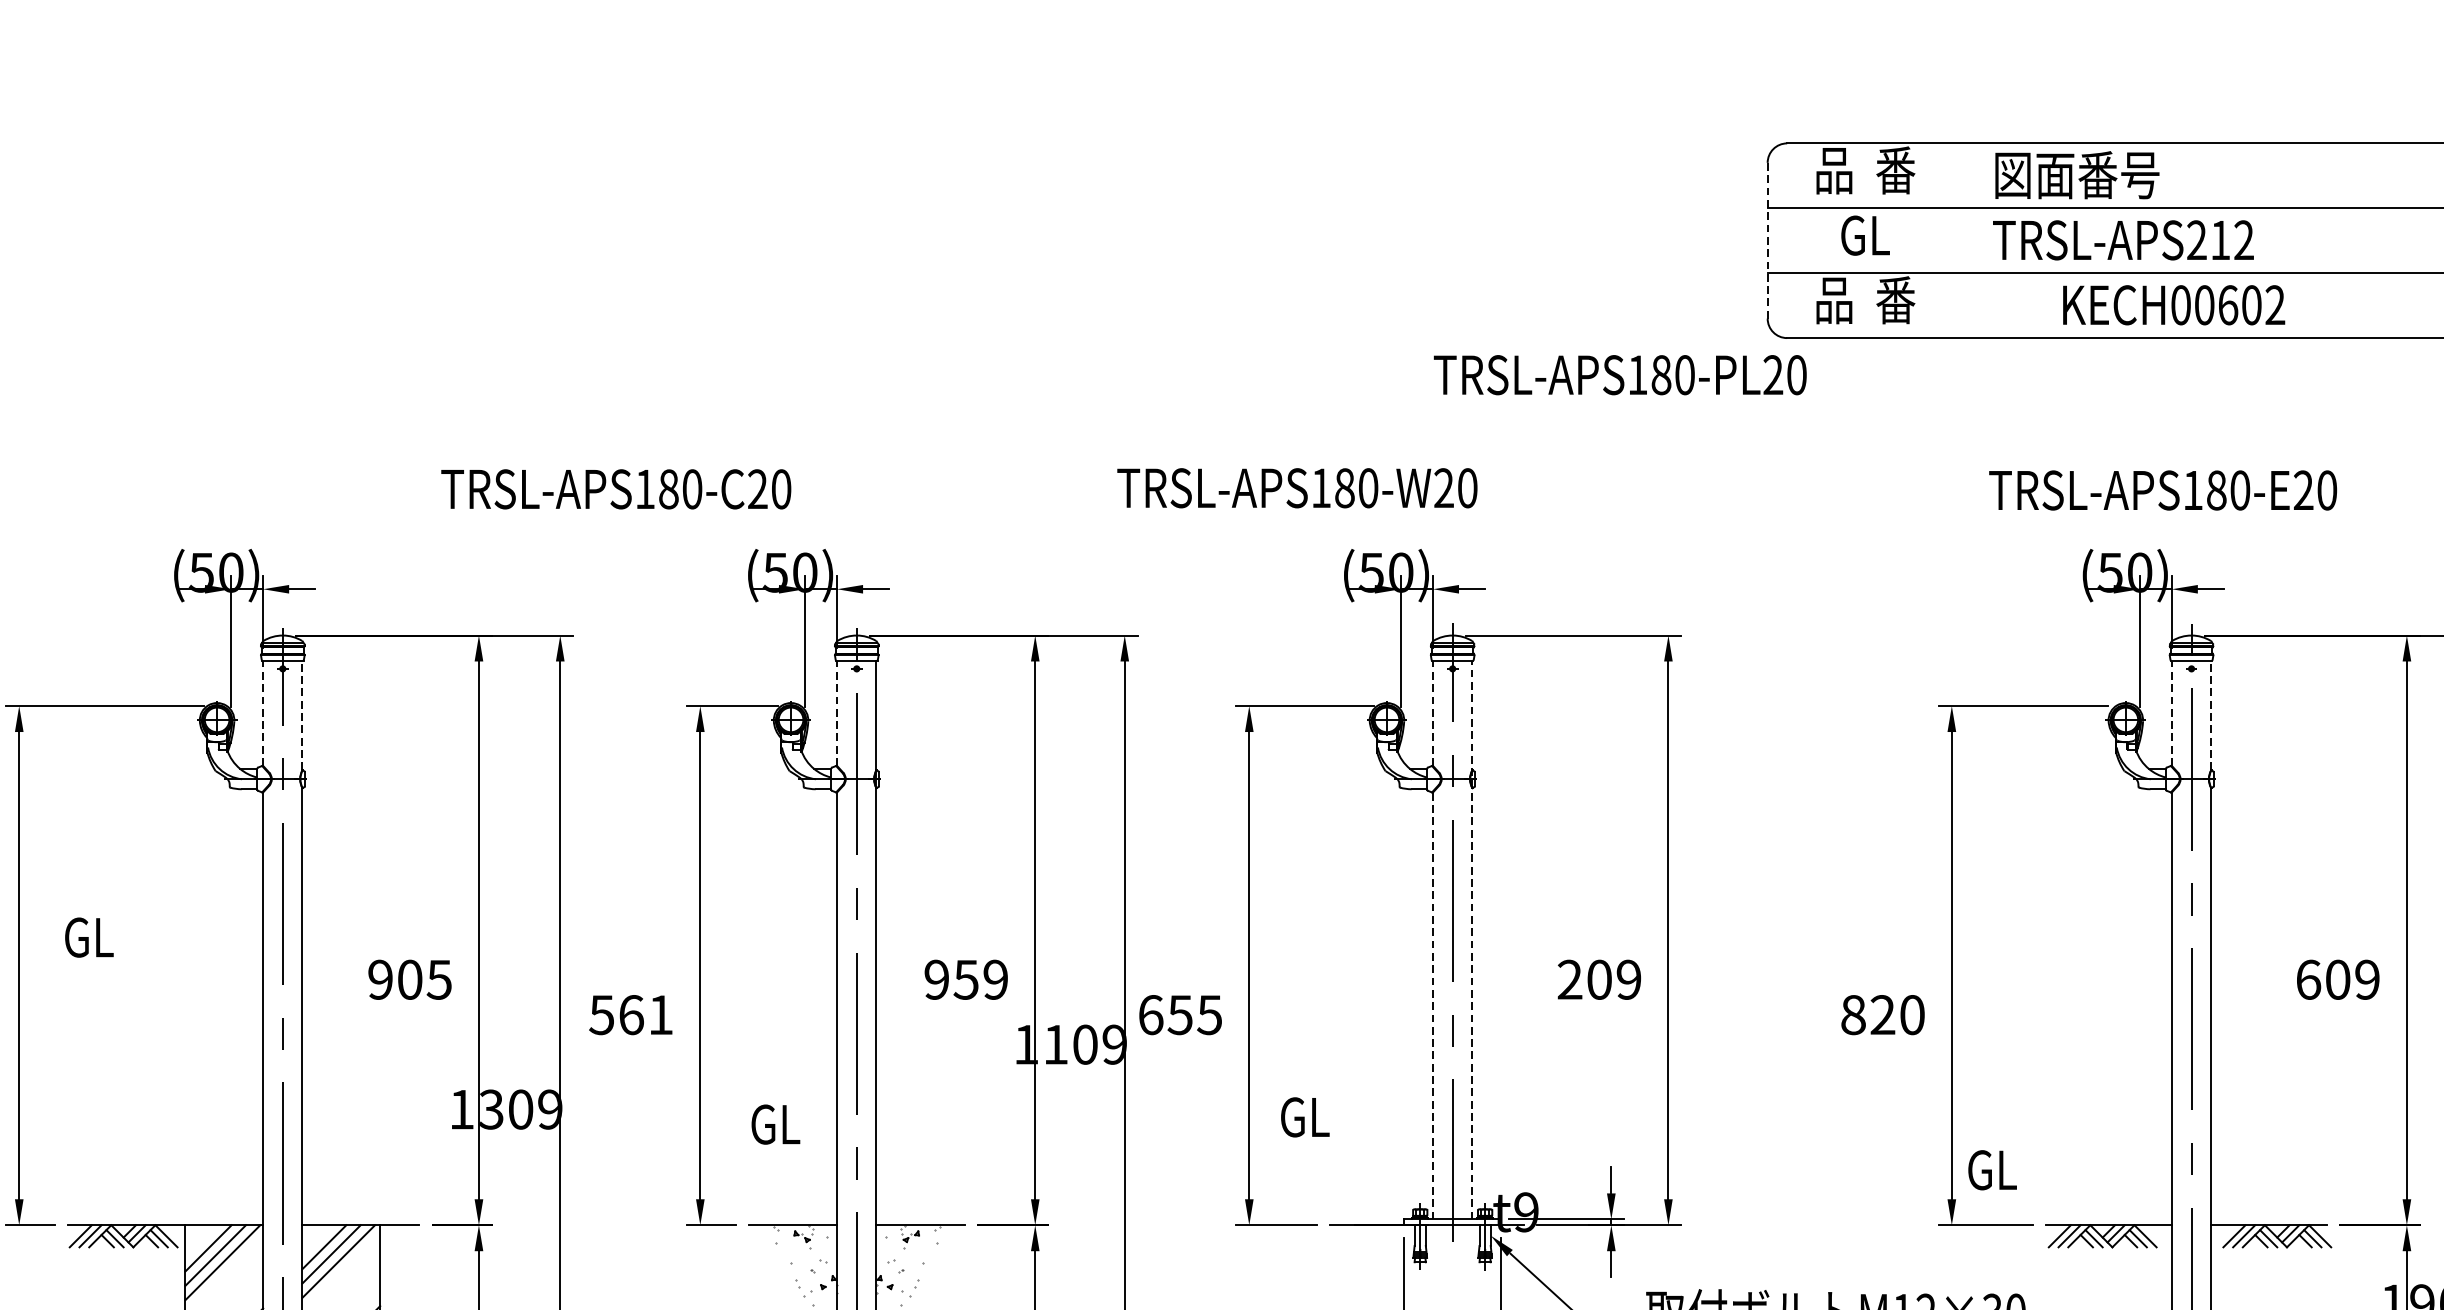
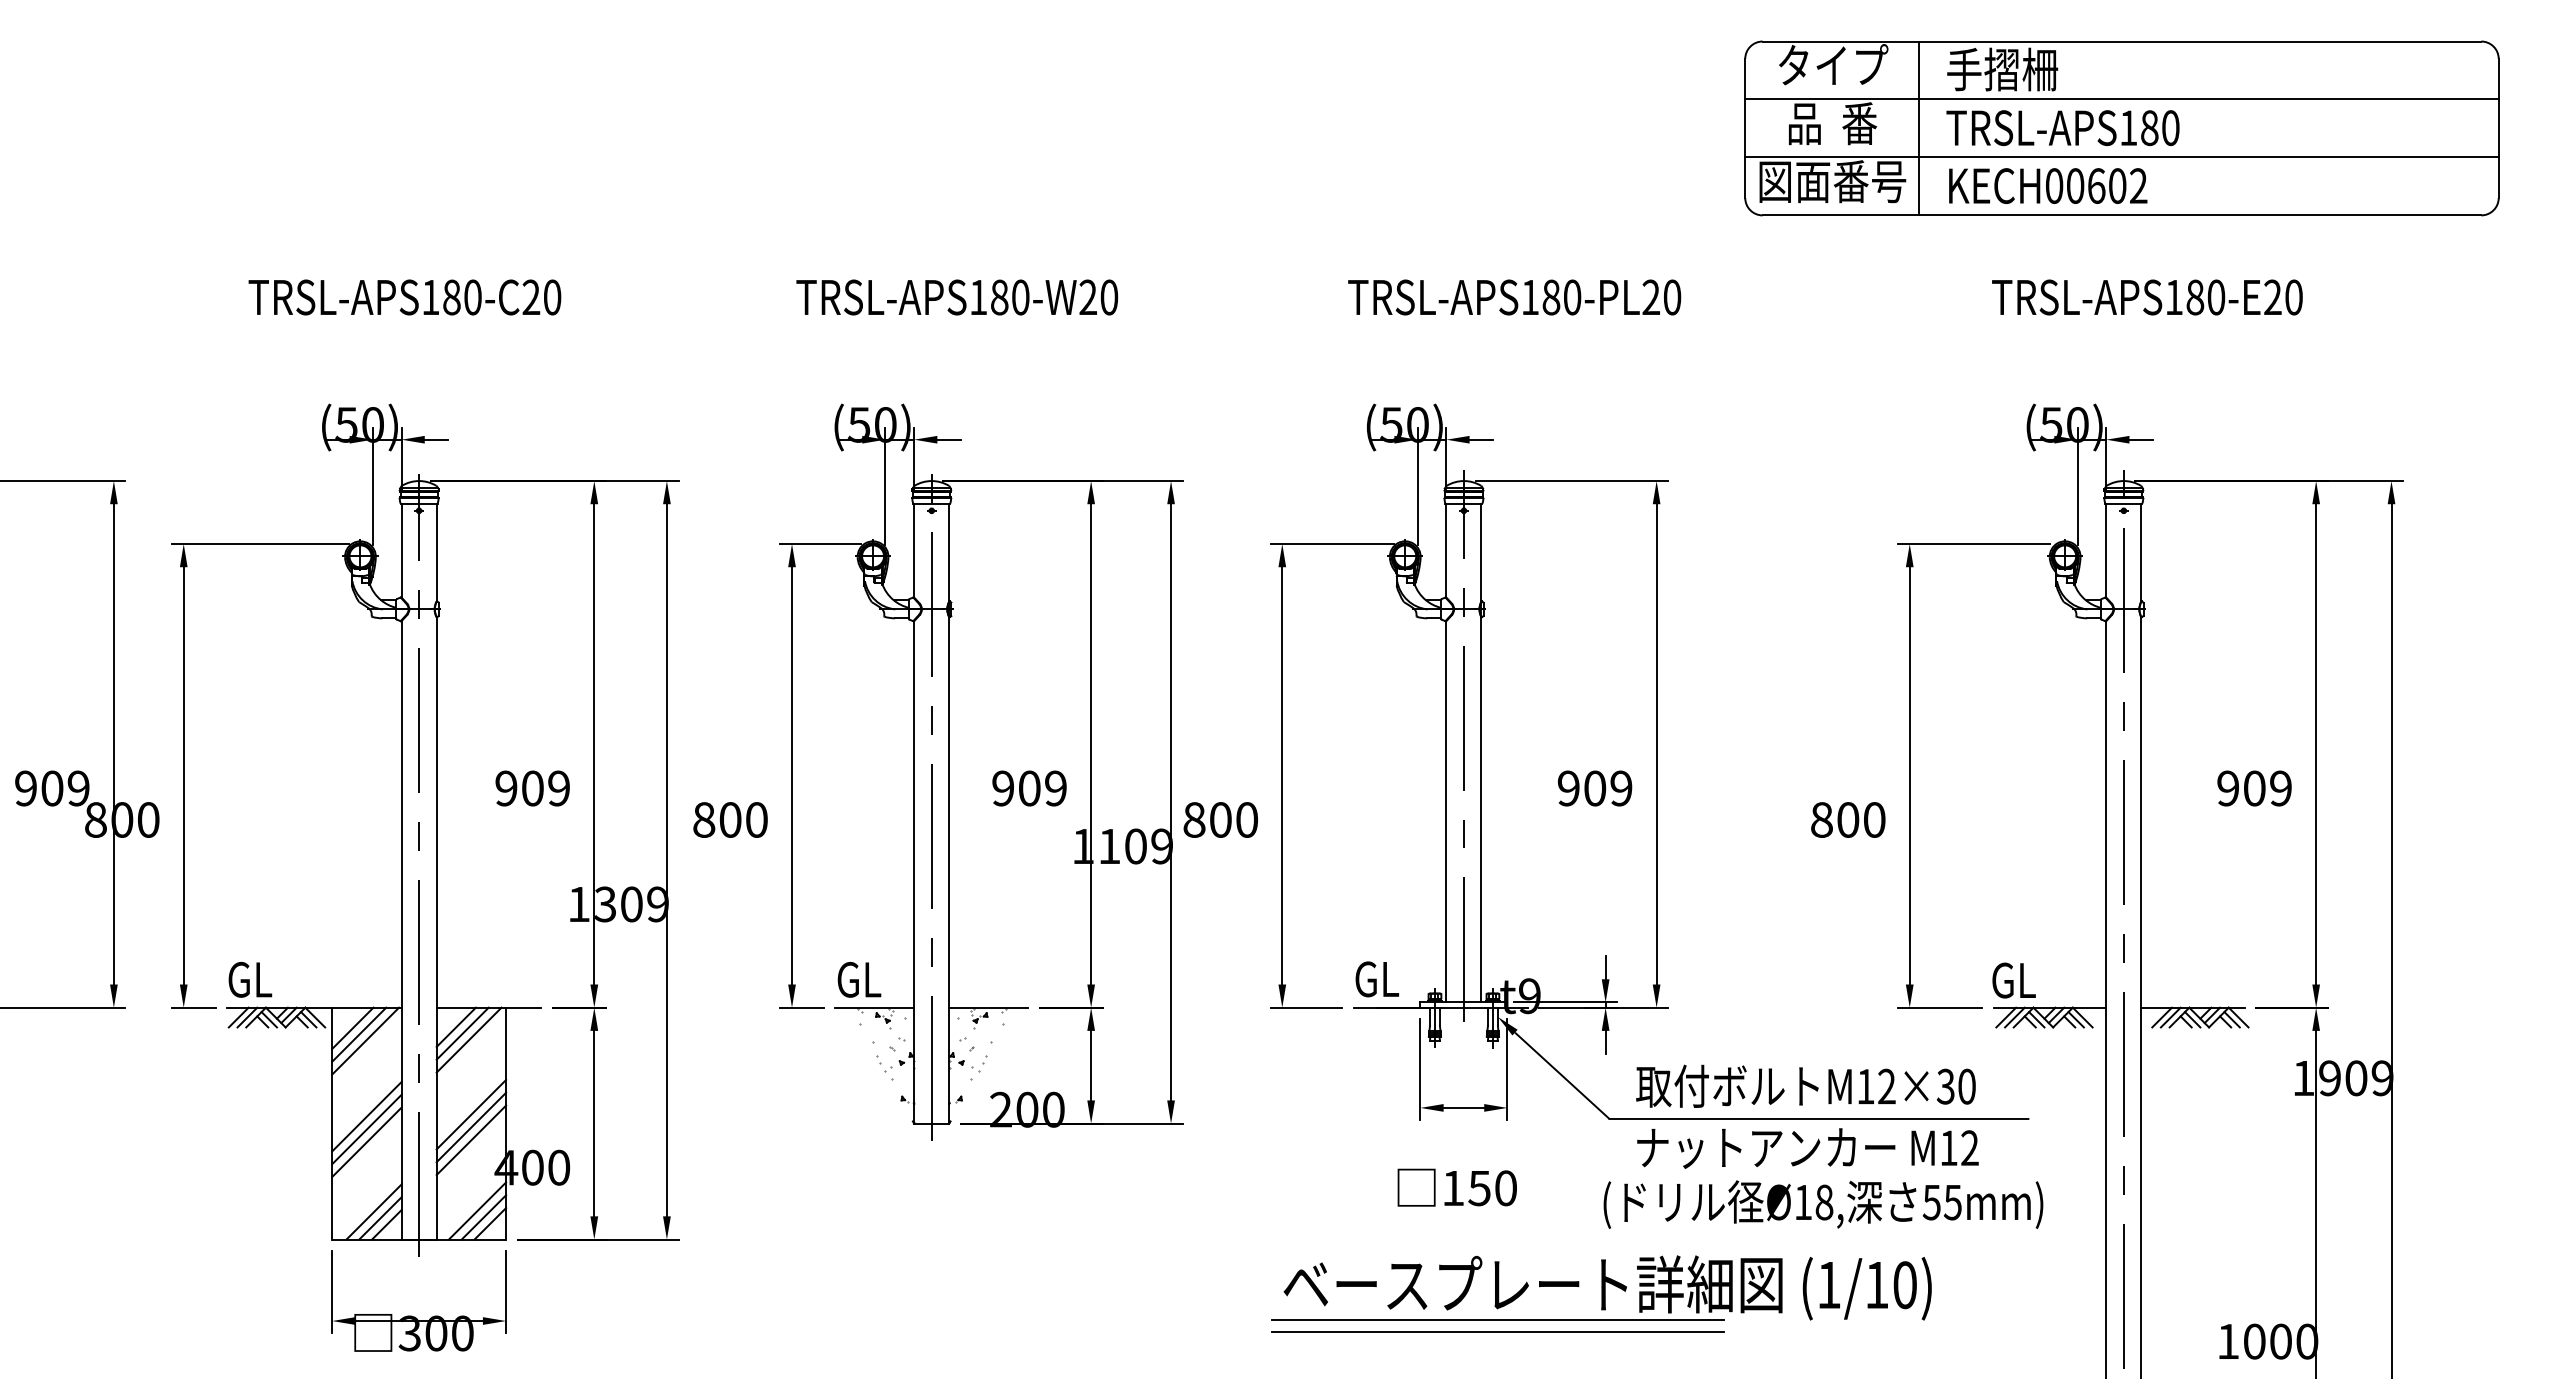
text: (1866, 170) -> (1833, 65), 品  番 -> タイプ
text: (2076, 174) -> (2021, 69), 図面番号 -> 手摺柵
text: (1865, 235) -> (1832, 123), GL -> 品  番
line: (1767, 240) -> (1745, 128), dashed -> solid
line: (1962, 240) -> (1919, 128), added
text: (2220, 240) -> (2149, 128), TRSL-APS212 -> TRSL-APS180
text: (1865, 300) -> (1832, 181), 品  番 -> 図面番号
text: (2174, 304) -> (2048, 185), moved
text: (1620, 375) -> (1514, 297), moved
text: (1297, 488) -> (957, 297), moved
text: (615, 489) -> (404, 297), moved
text: (2163, 490) -> (2147, 297), moved
line: (263, 713) -> (401, 550), dashed -> solid
line: (837, 713) -> (914, 550), dashed -> solid
line: (1433, 713) -> (1446, 550), dashed -> solid
line: (2172, 713) -> (2106, 550), dashed -> solid
line: (302, 715) -> (436, 552), dashed -> solid
line: (2211, 715) -> (2141, 552), dashed -> solid
text: (89, 937) -> (250, 979), moved
line: (1472, 939) -> (1481, 752), dashed -> solid
text: (438, 979) -> (558, 788), 905 -> 909
text: (966, 979) -> (1029, 788), 959 -> 909
text: (1569, 979) -> (1568, 788), 209 -> 909
text: (2308, 979) -> (2228, 788), 609 -> 909
line: (1433, 1005) -> (1446, 811), dashed -> solid
text: (630, 1014) -> (729, 819), 561 -> 800
text: (1180, 1014) -> (1220, 819), 655 -> 800
text: (1883, 1014) -> (1848, 819), 820 -> 800
text: (1304, 1117) -> (1376, 979), moved
text: (775, 1124) -> (859, 979), moved
text: (1991, 1170) -> (2013, 980), moved

